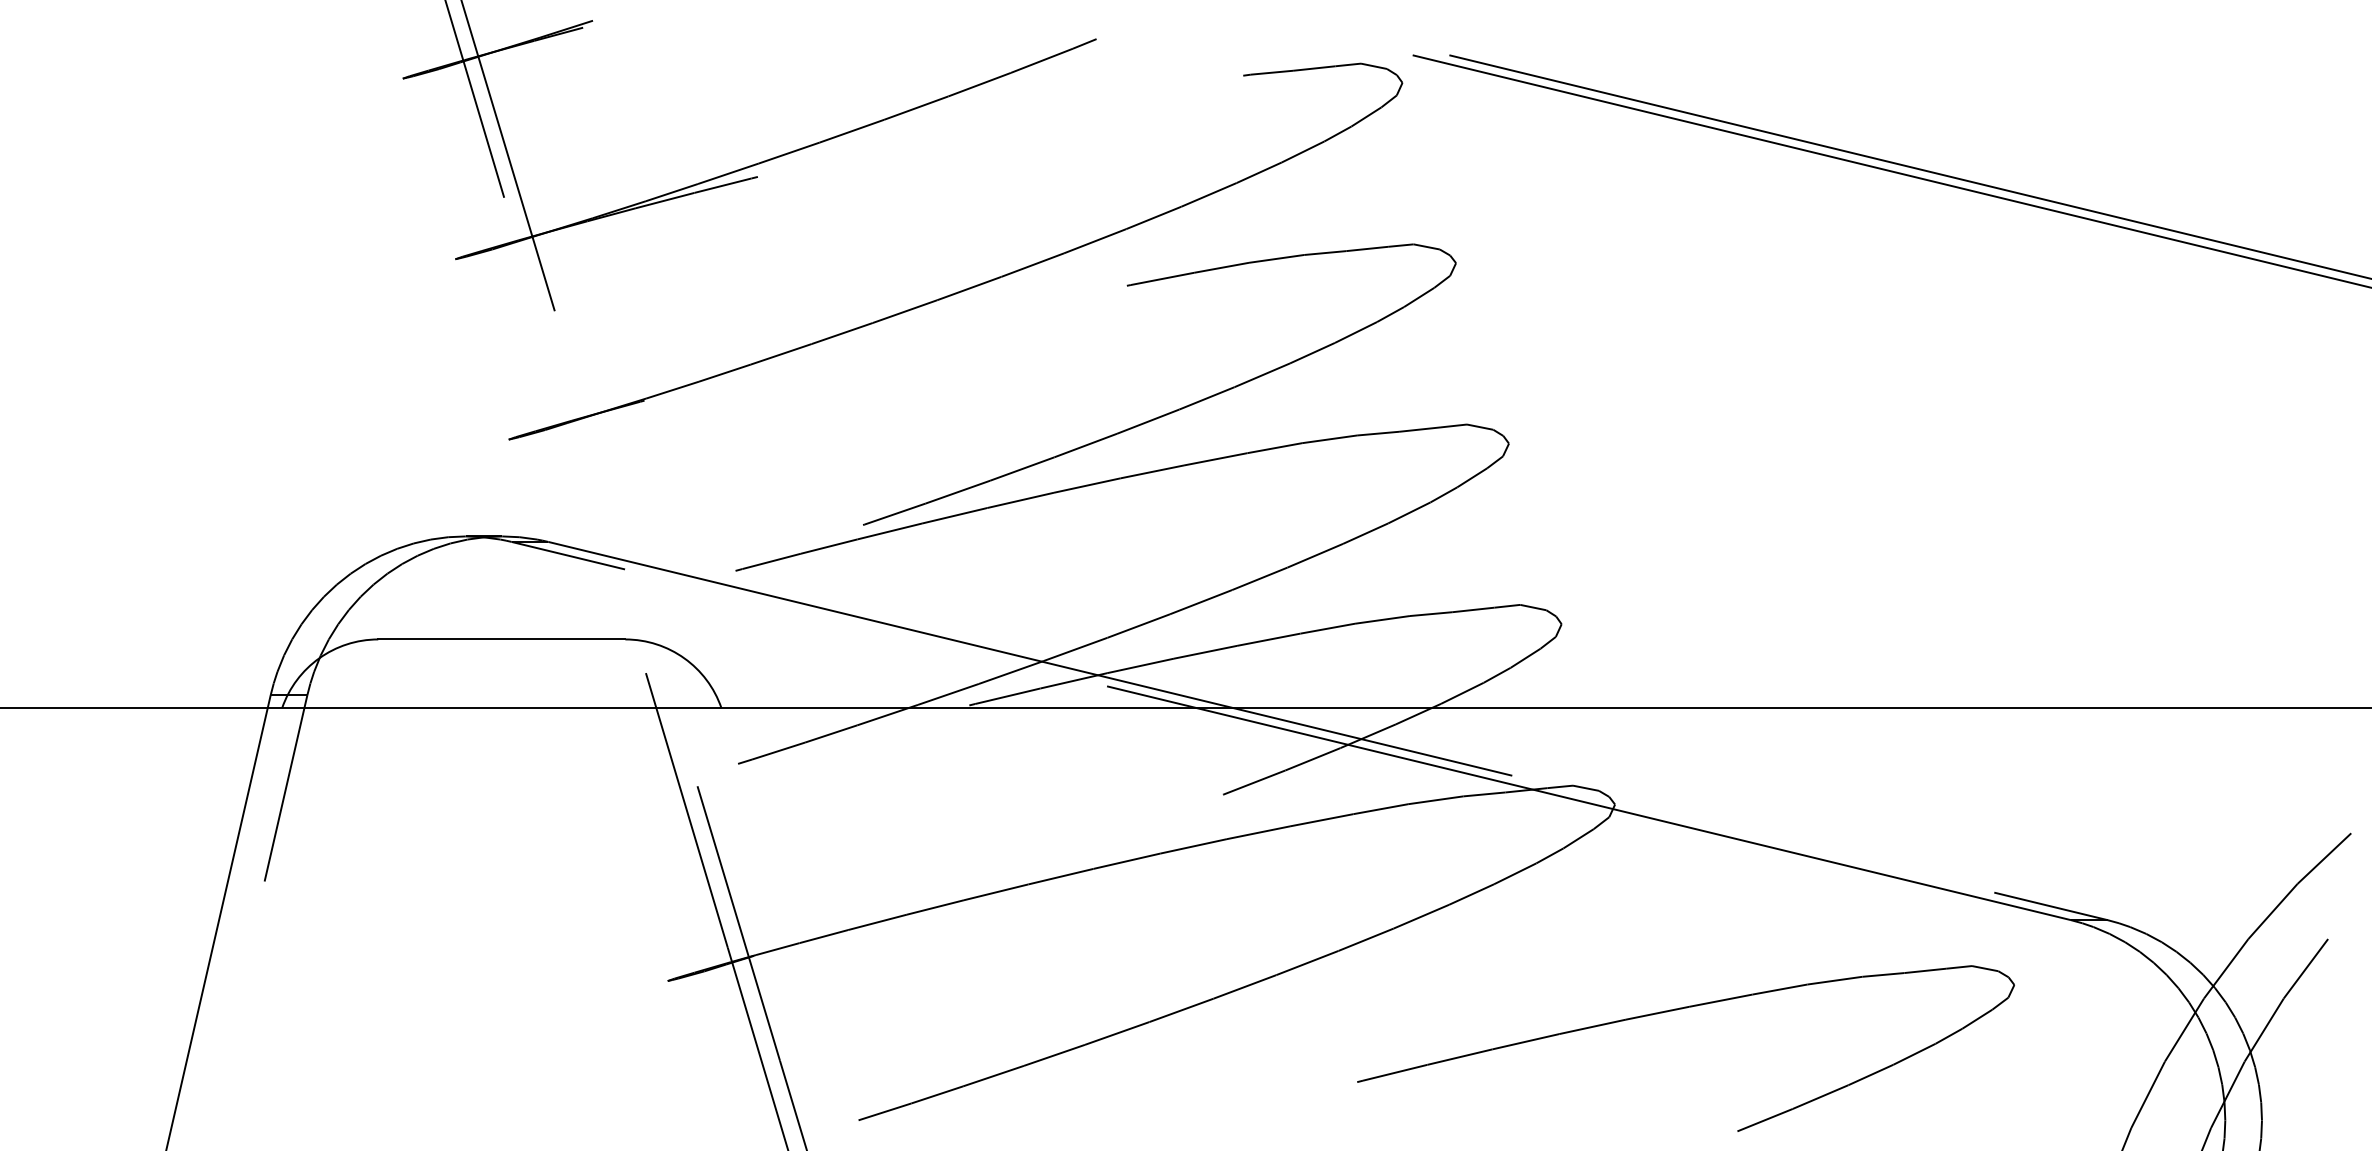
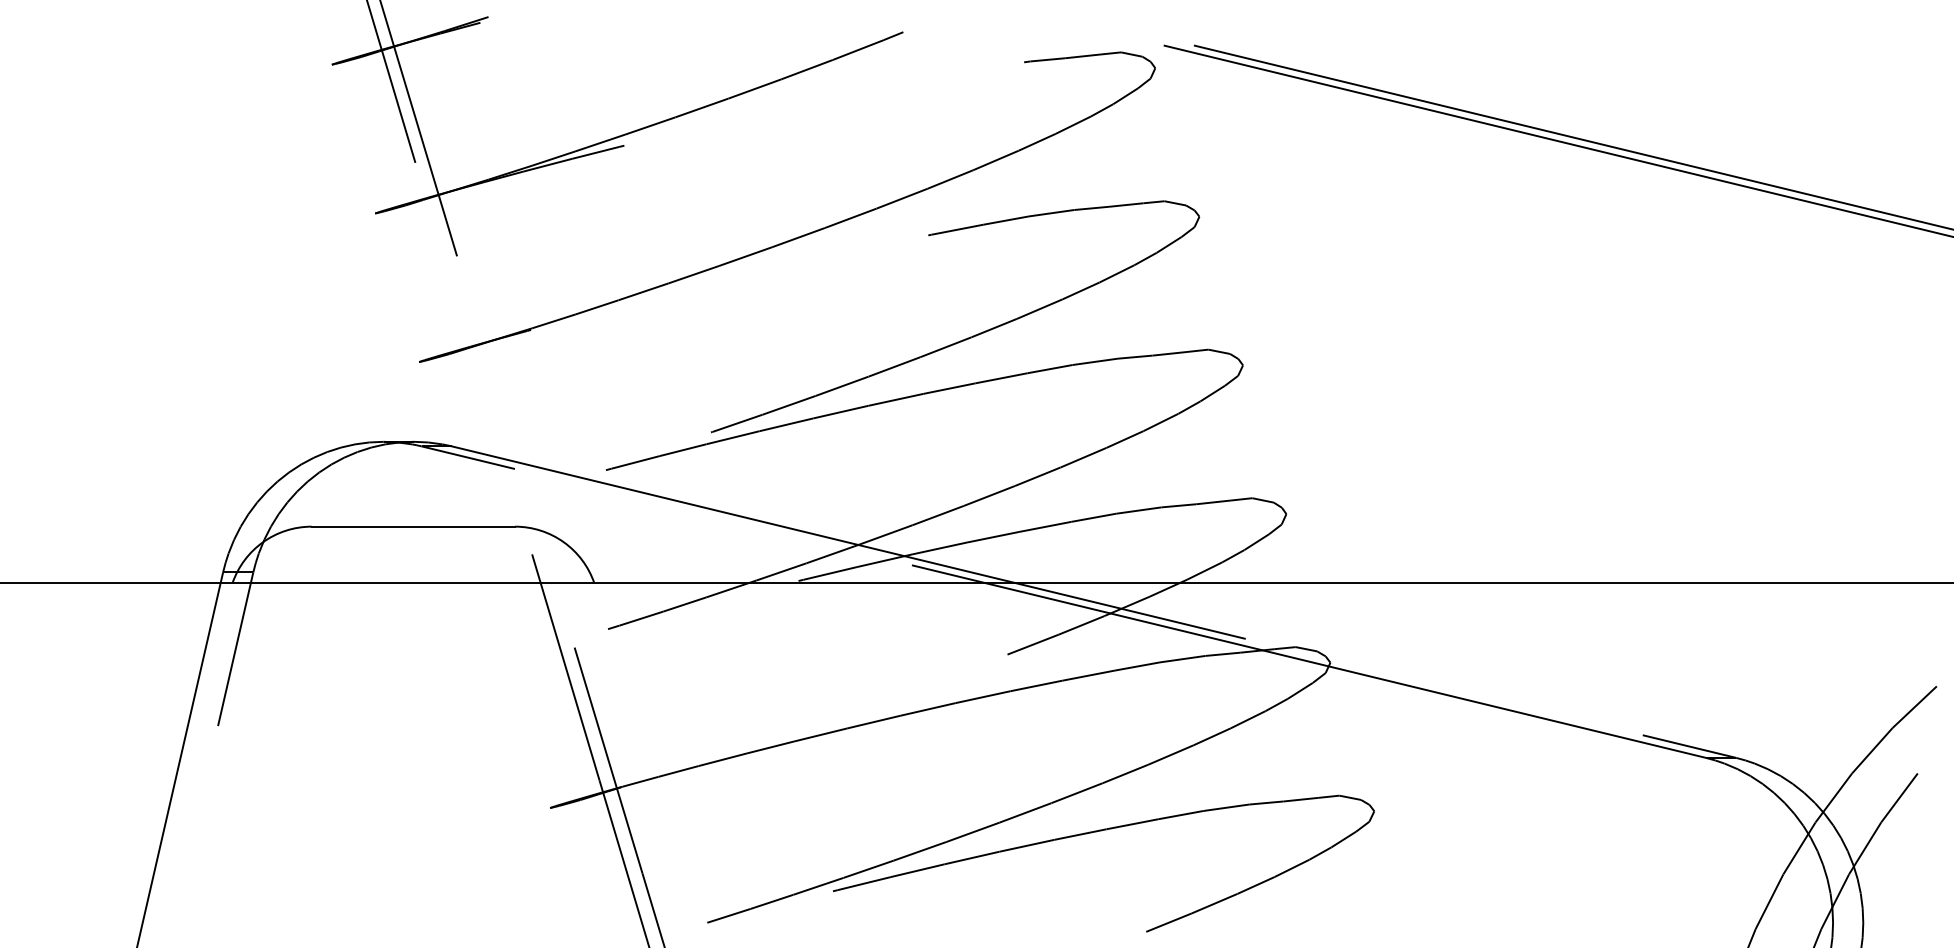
curve: (1677, 1010) -> (1096, 832), moved

